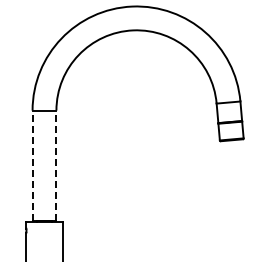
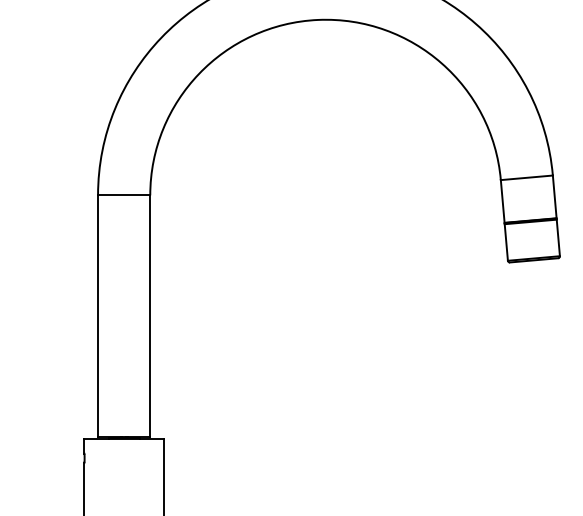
line: (32, 165) -> (97, 315), dashed -> solid
line: (56, 165) -> (150, 315), dashed -> solid

